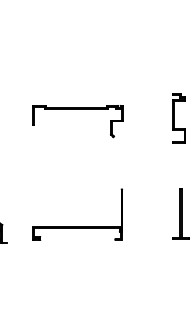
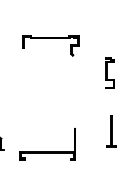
part: (77, 109) -> (50, 38), moved
part: (77, 226) -> (47, 151), moved

